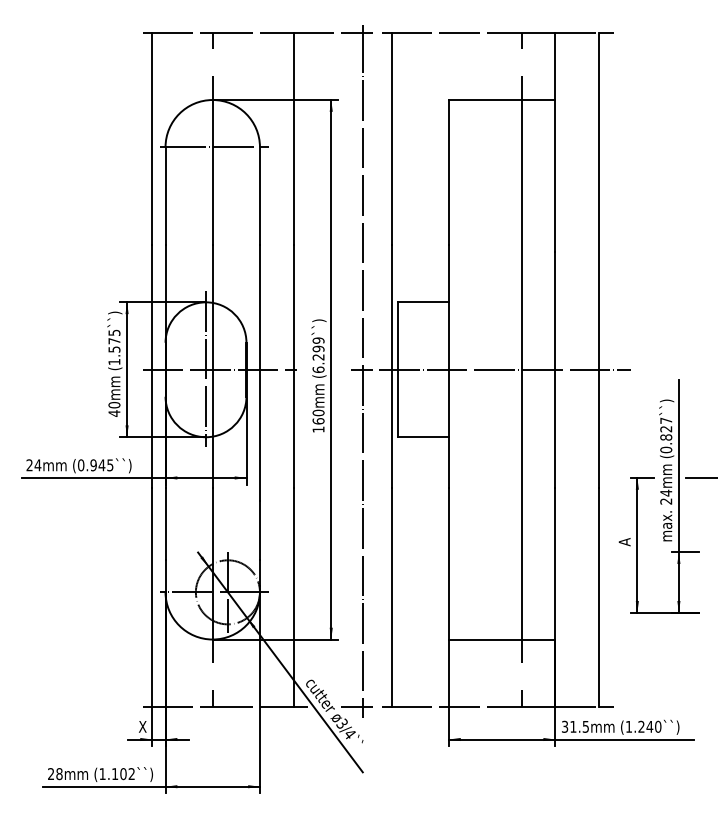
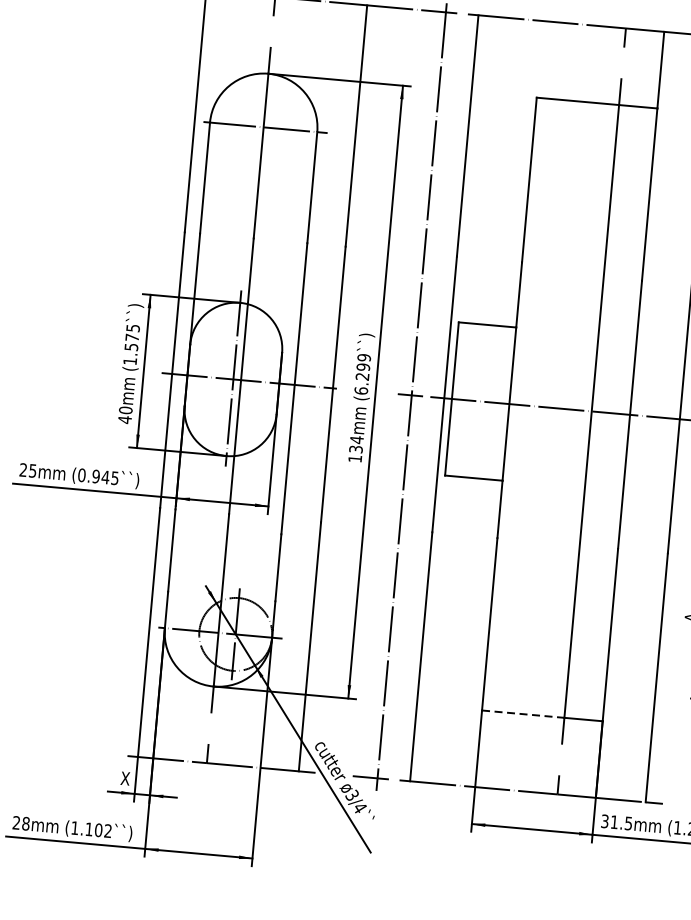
text: (318, 416) -> (356, 443), 160mm -> 134mm
text: (37, 465) -> (32, 471), 24mm -> 25mm
line: (485, 639) -> (523, 714), solid -> dashed

